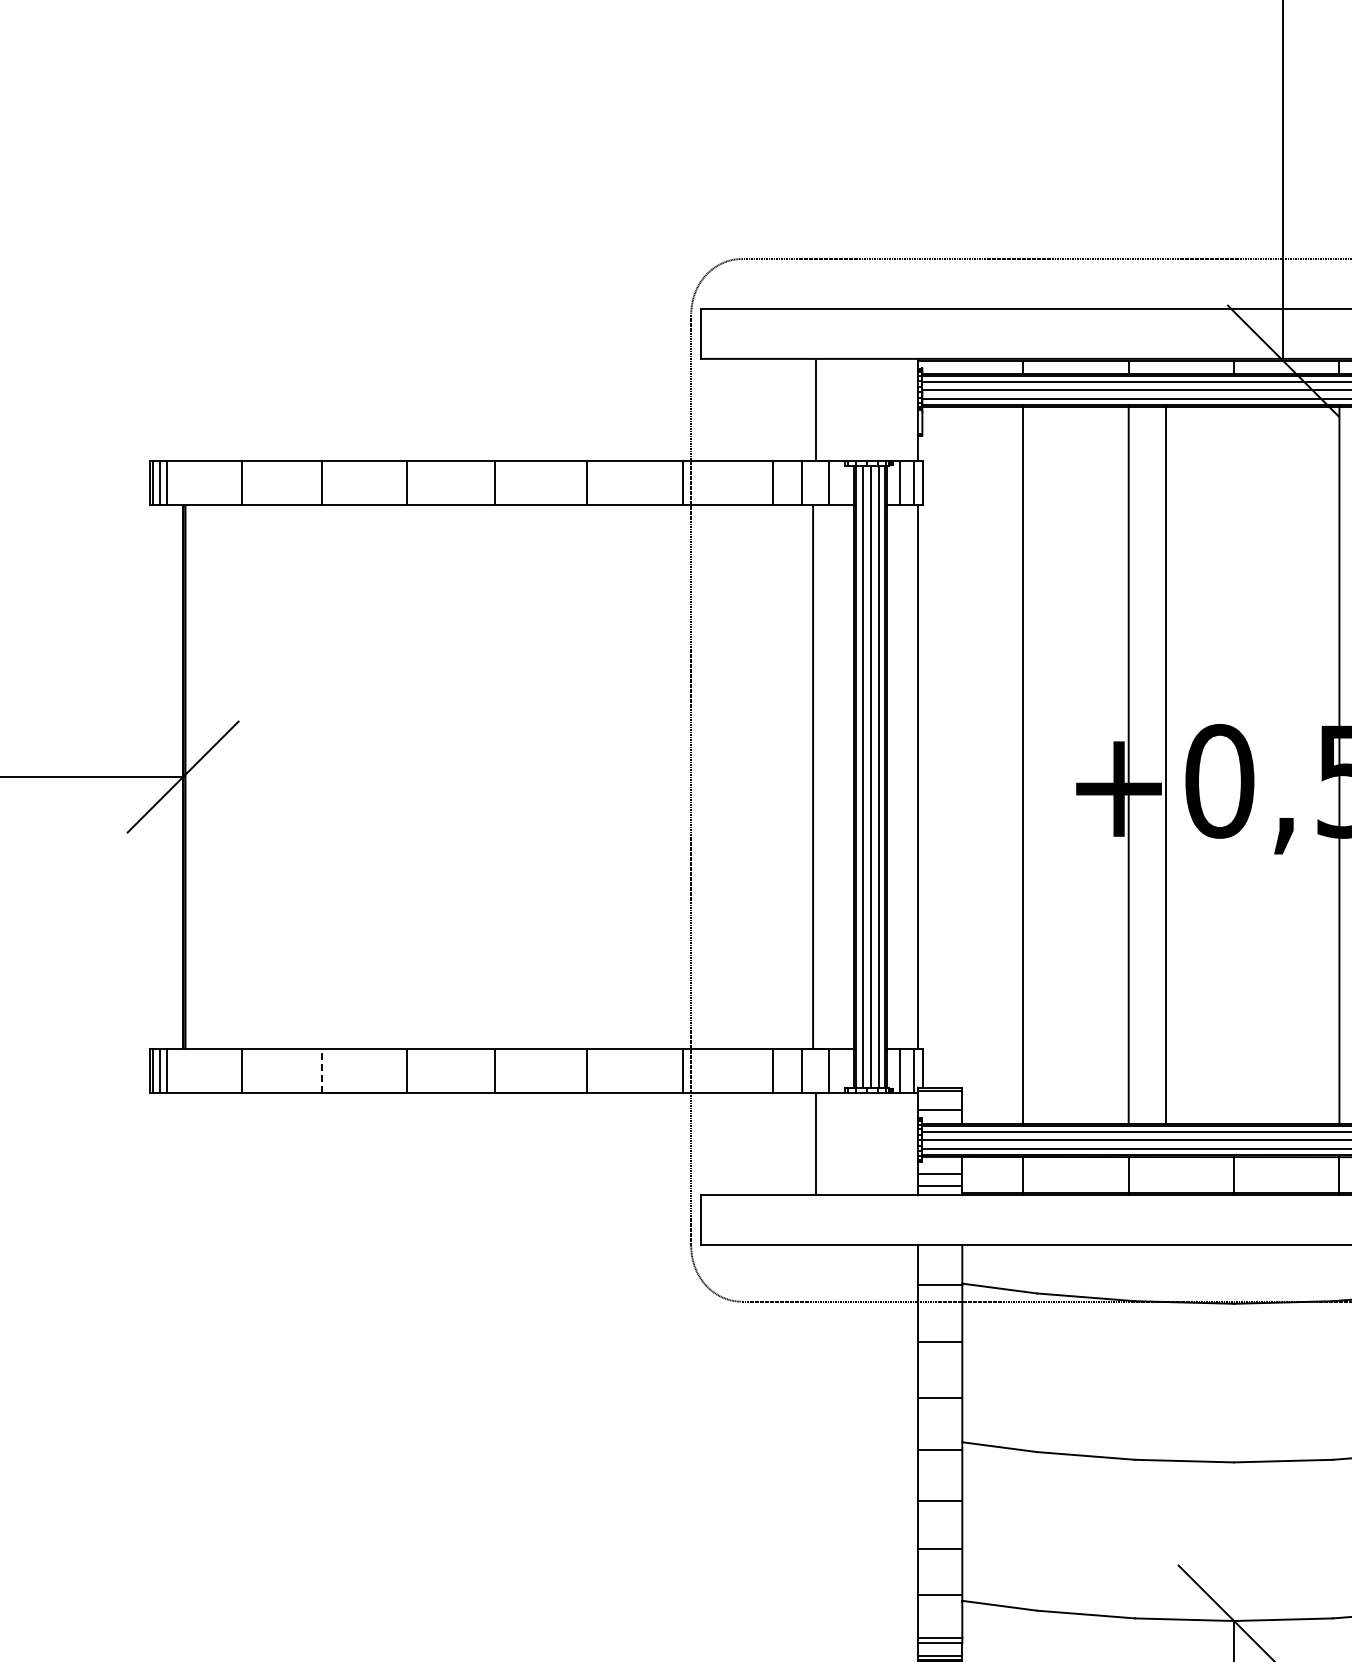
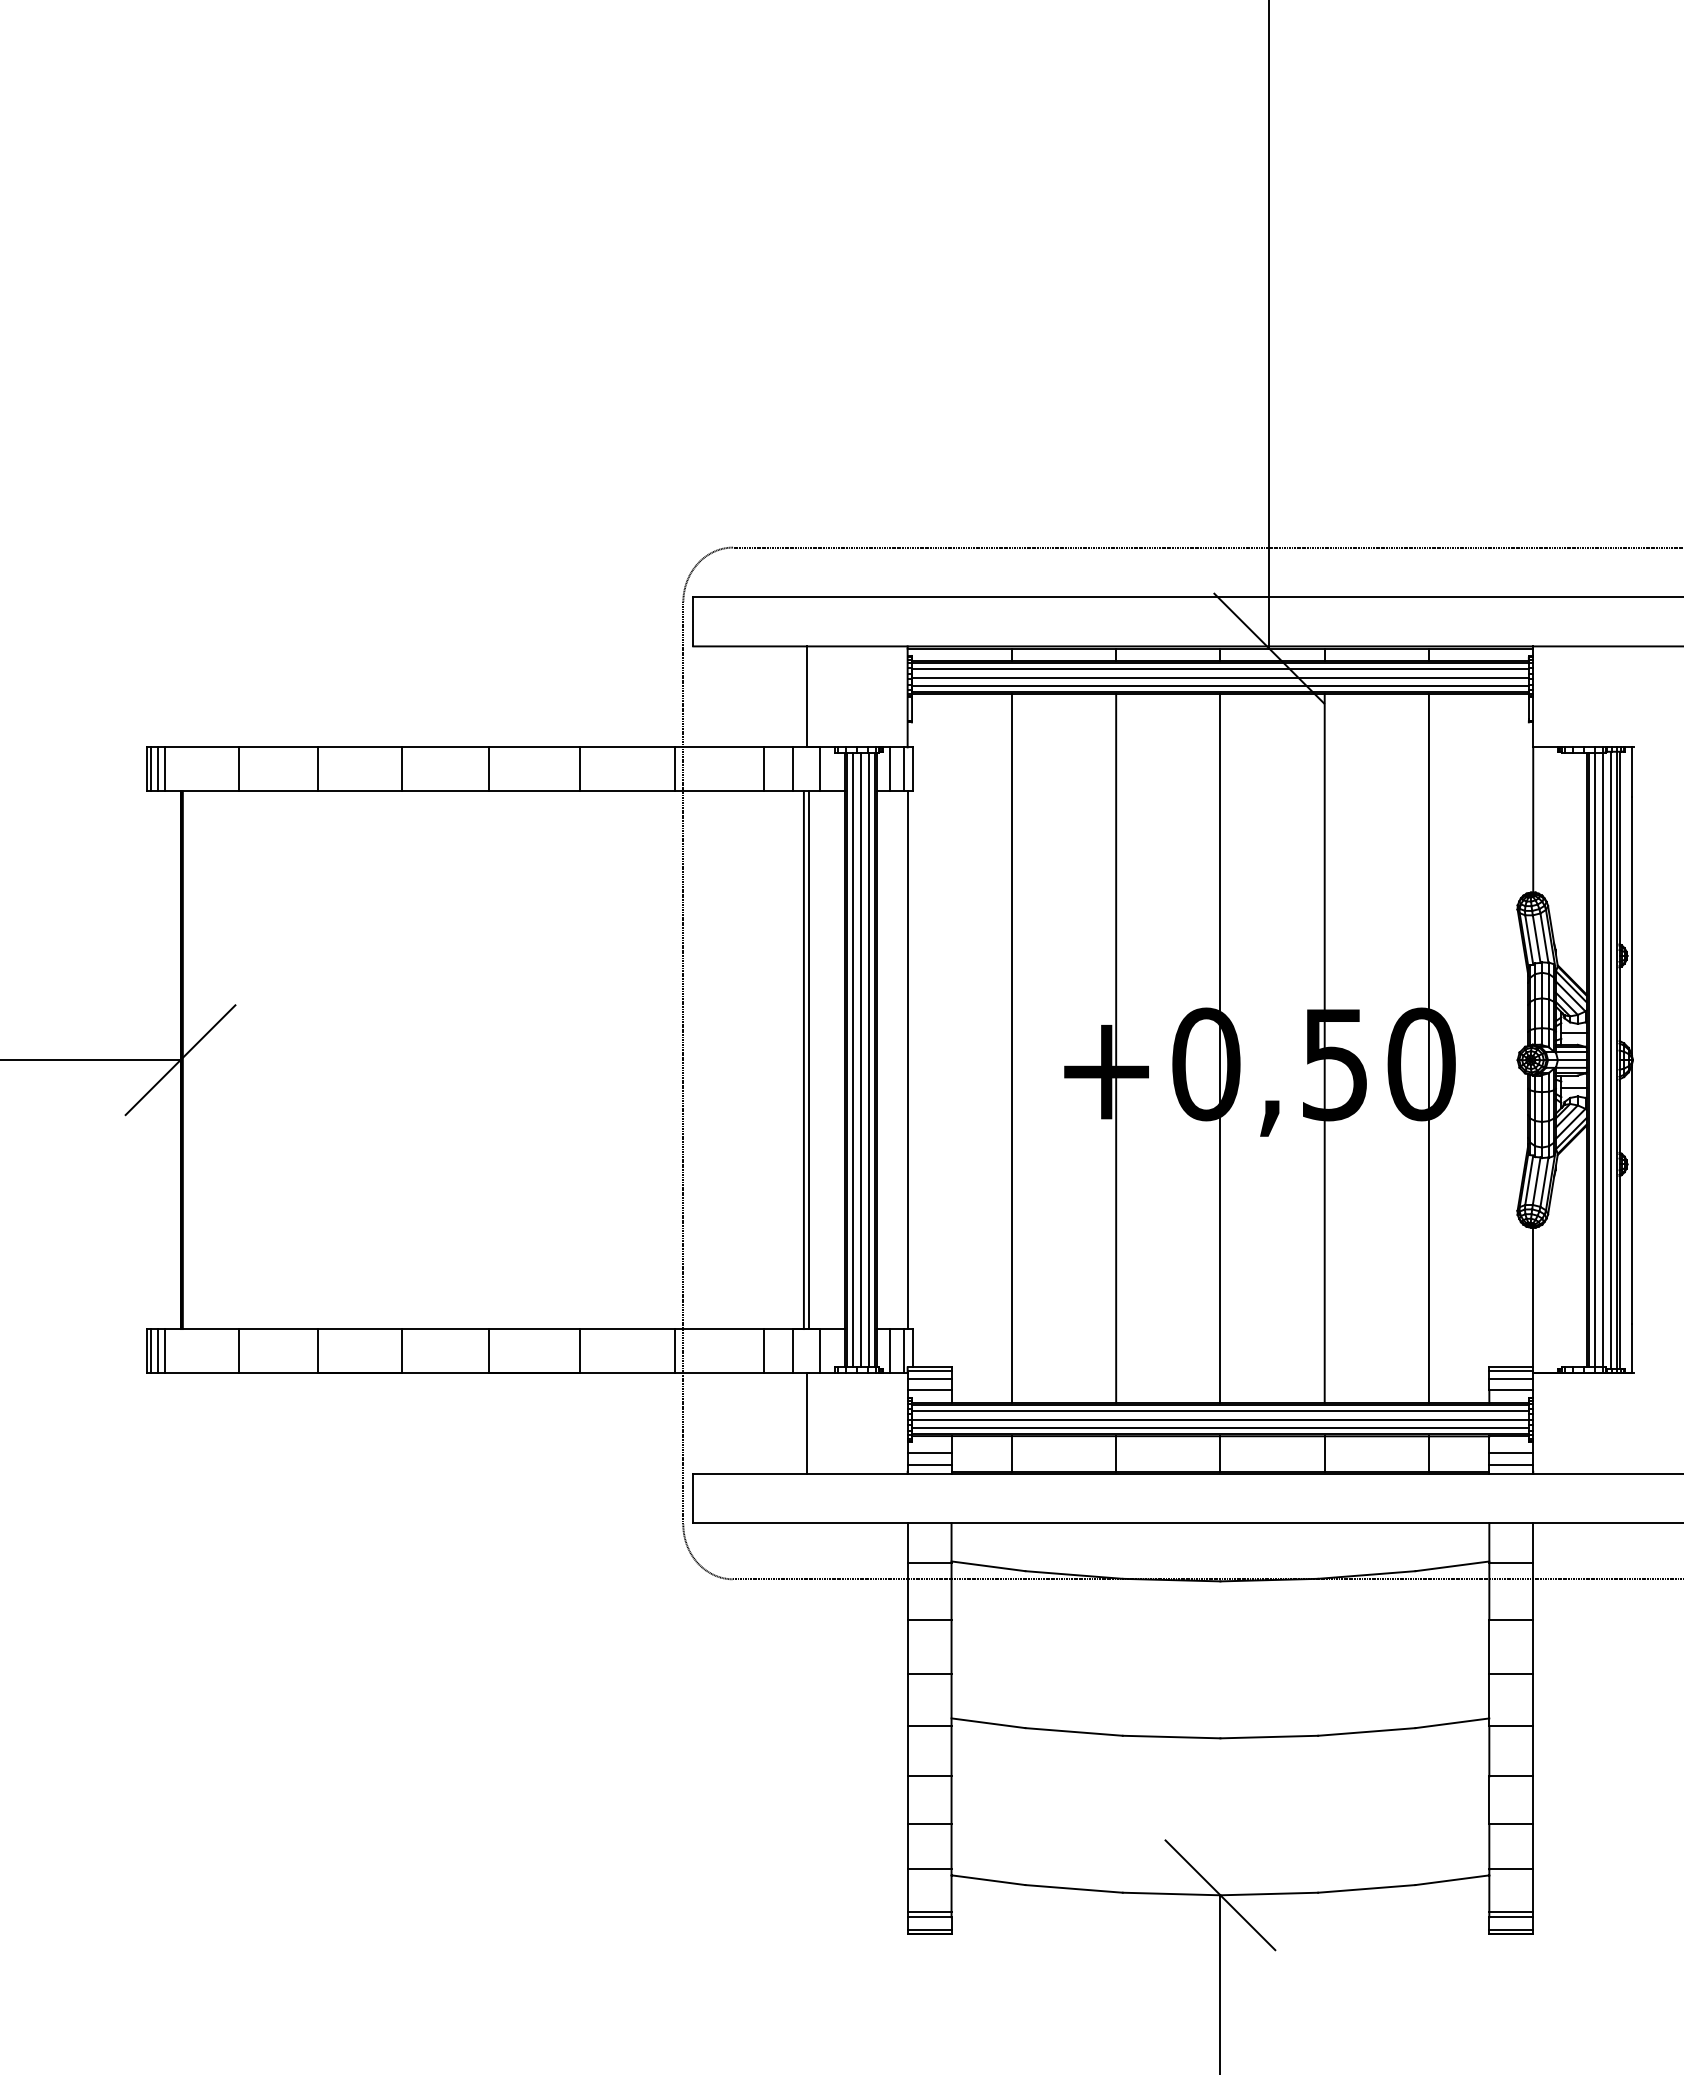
line: (1166, 765) -> (1220, 1048), moved
line: (817, 777) -> (808, 1060), added
line: (322, 1071) -> (318, 1351), dashed -> solid
line: (940, 1098) -> (929, 1378), added

